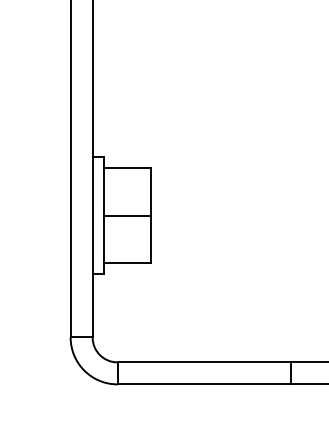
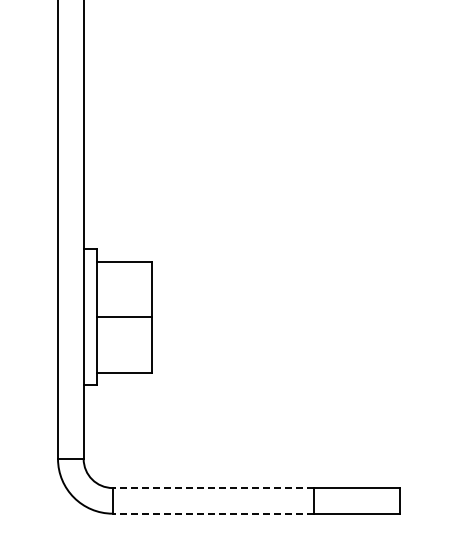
line: (203, 362) -> (213, 488), solid -> dashed
line: (203, 384) -> (213, 513), solid -> dashed

